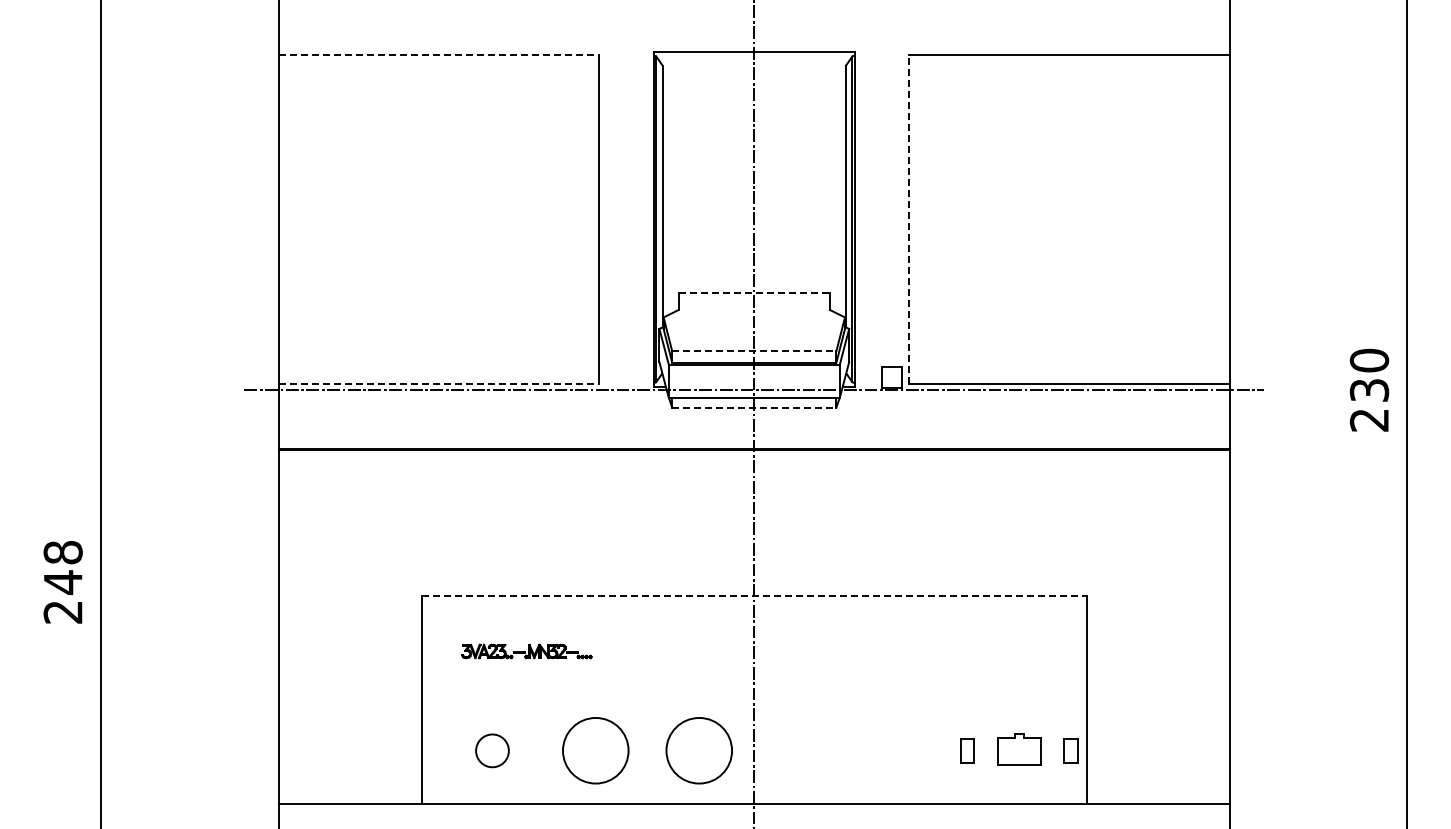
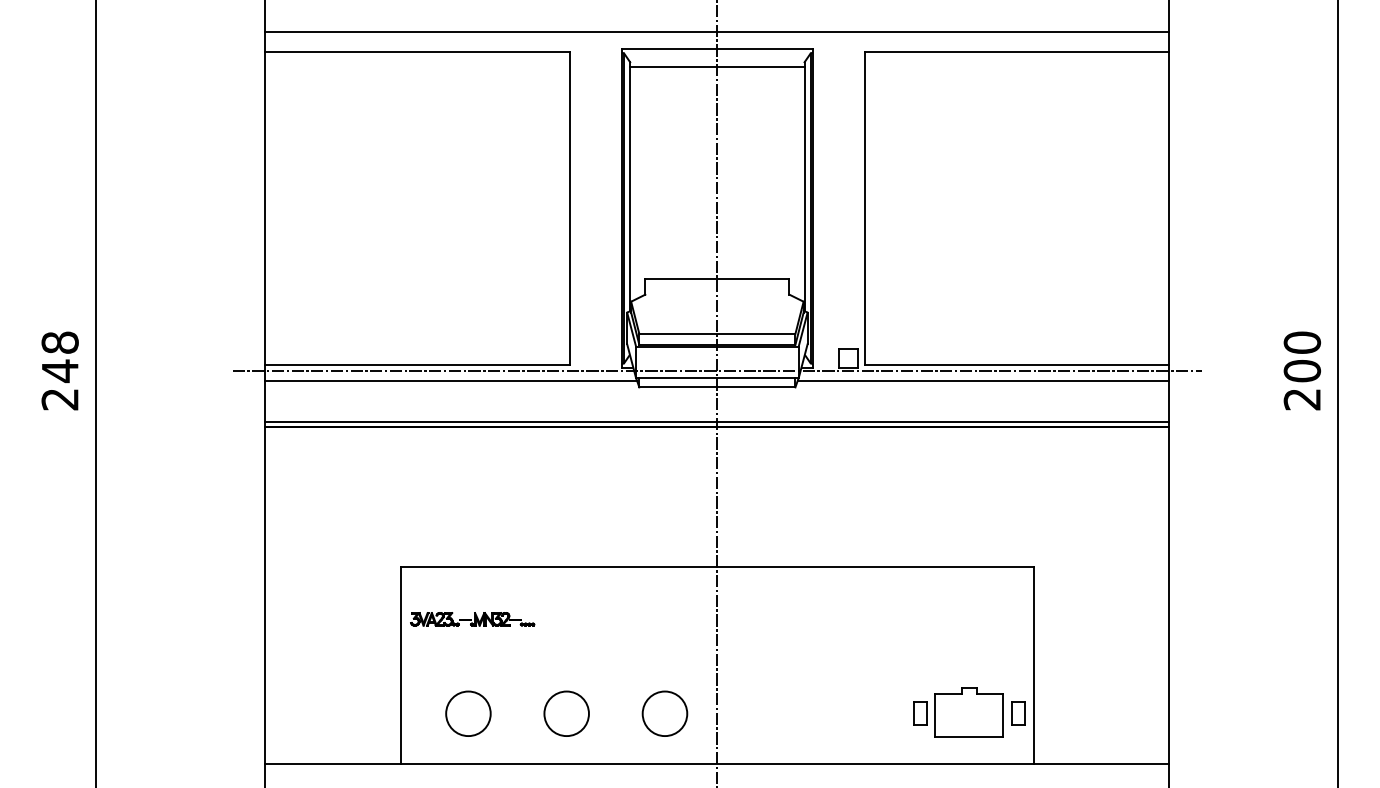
line: (753, 34) -> (716, 32), added
line: (439, 54) -> (418, 51), dashed -> solid
line: (754, 70) -> (717, 66), added
line: (909, 219) -> (864, 208), dashed -> solid
line: (754, 293) -> (717, 278), dashed -> solid
line: (754, 351) -> (717, 334), dashed -> solid
line: (439, 383) -> (418, 364), dashed -> solid
text: (1369, 390) -> (1302, 371), 230 -> 200
line: (473, 401) -> (450, 381), added
line: (1033, 401) -> (982, 381), added
line: (754, 407) -> (717, 387), dashed -> solid
line: (753, 444) -> (716, 422), added
text: (62, 582) -> (59, 371), moved
line: (754, 596) -> (717, 567), dashed -> solid
part: (526, 651) -> (472, 619), moved
part: (1019, 749) -> (969, 712), size x1.67
circle: (492, 750) -> (468, 713), size x1.43
circle: (595, 750) -> (566, 713), size x0.71
circle: (698, 750) -> (664, 713), size x0.71

